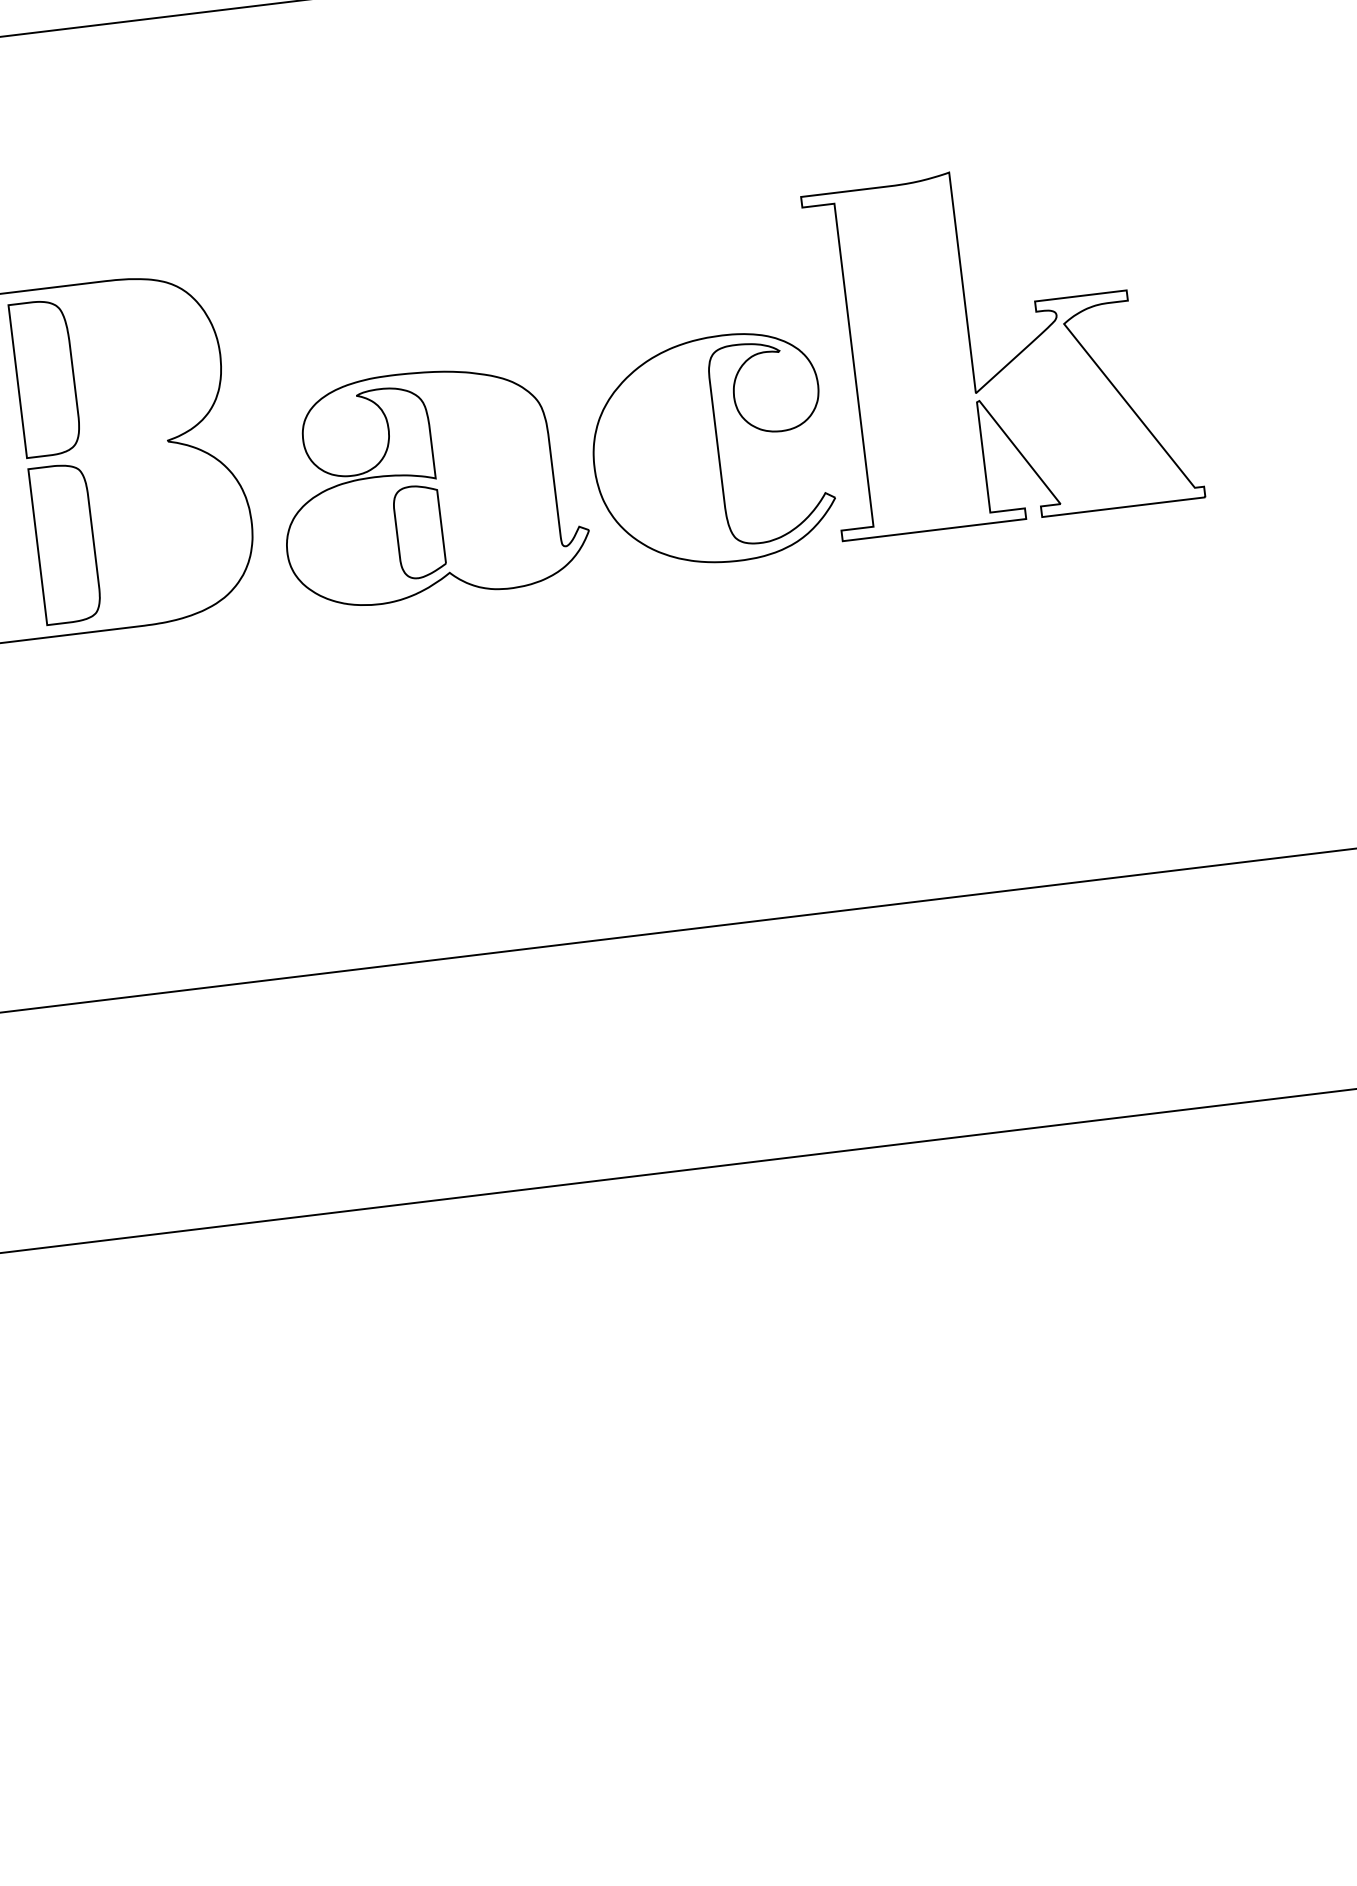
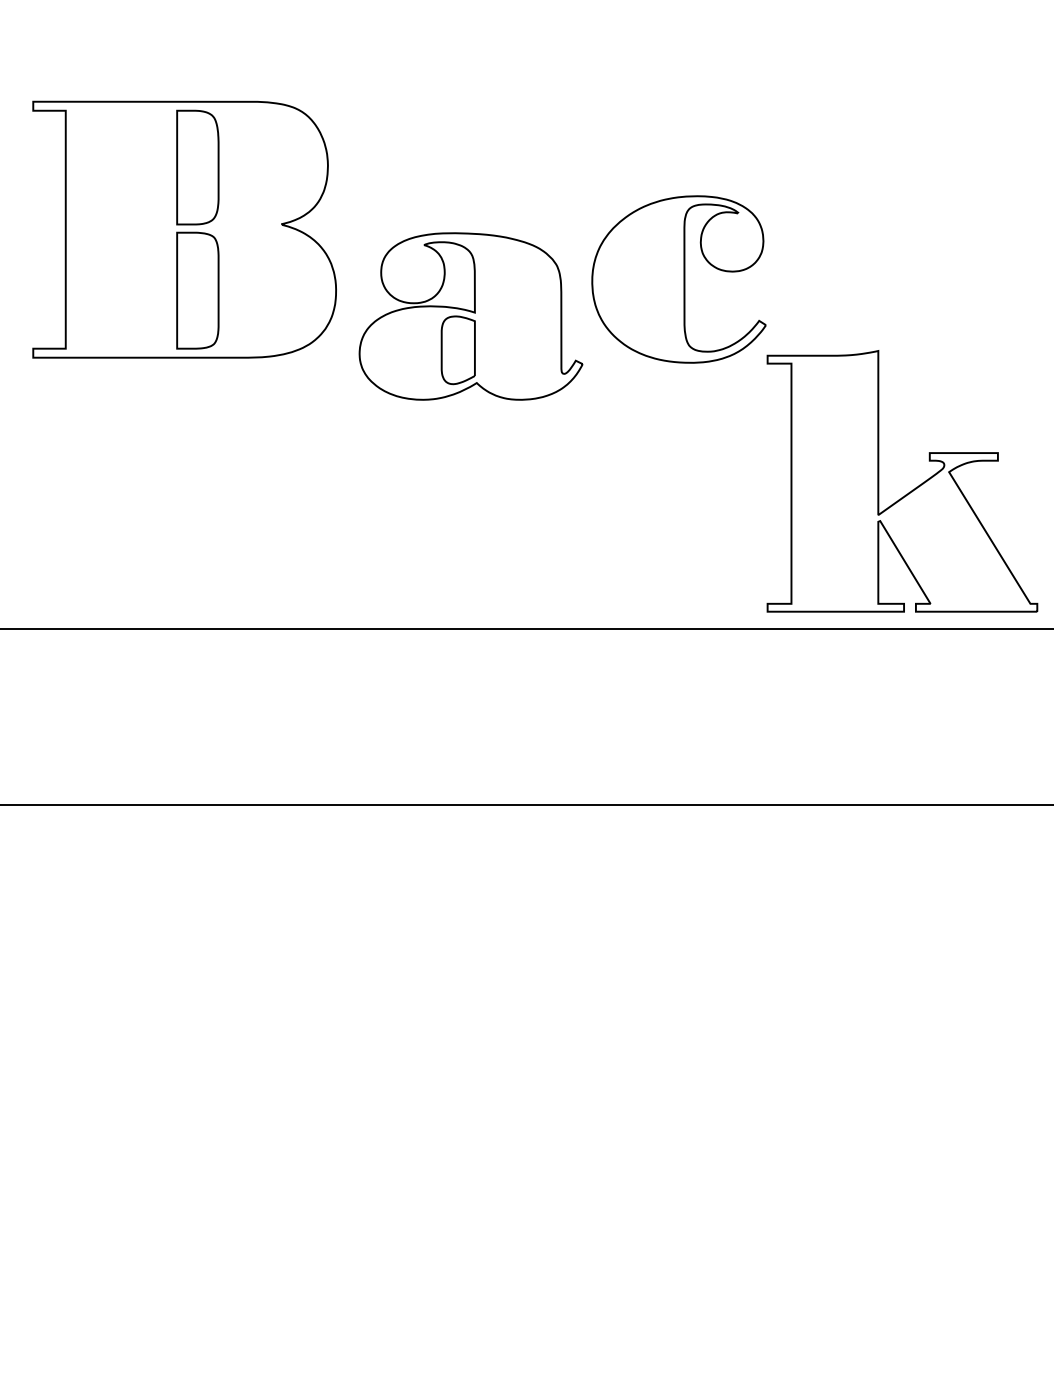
part: (1013, 356) -> (909, 491), moved
part: (430, 484) -> (470, 316), moved

